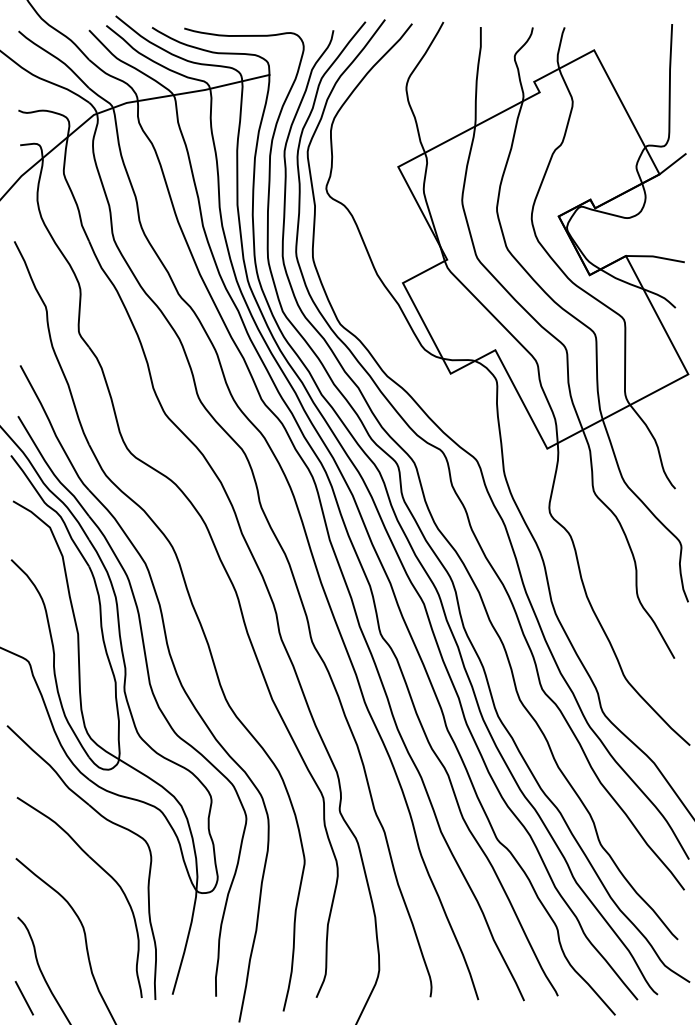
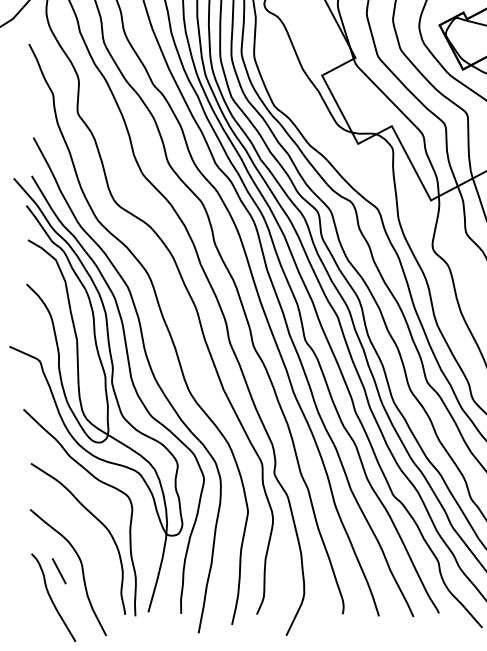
line: (23, 998) -> (58, 571), moved

